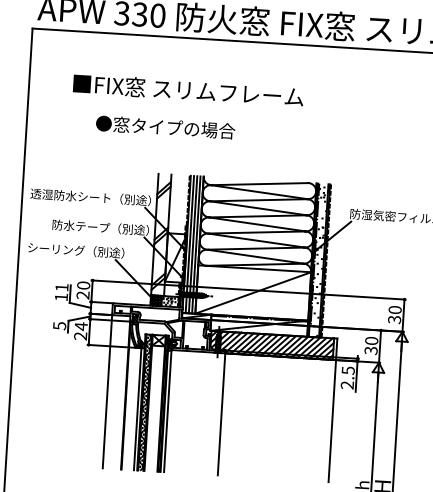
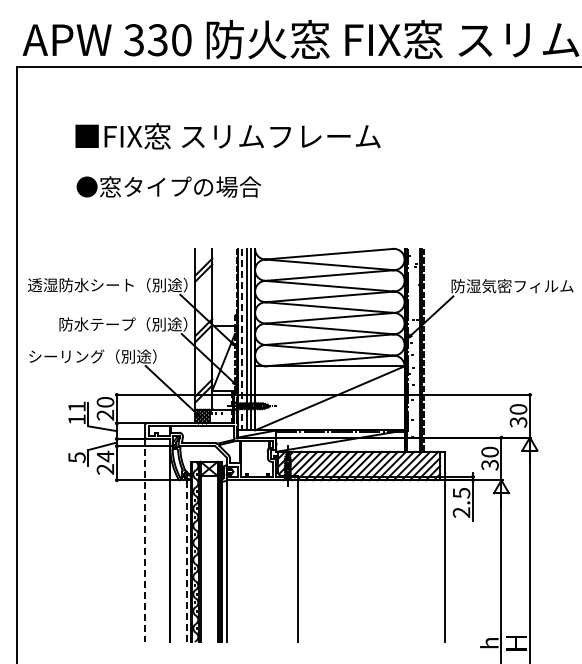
text: (165, 127) -> (168, 186), moved
line: (190, 244) -> (242, 339), solid -> dashed
line: (107, 391) -> (145, 540), solid -> dashed
line: (137, 409) -> (186, 561), solid -> dashed

